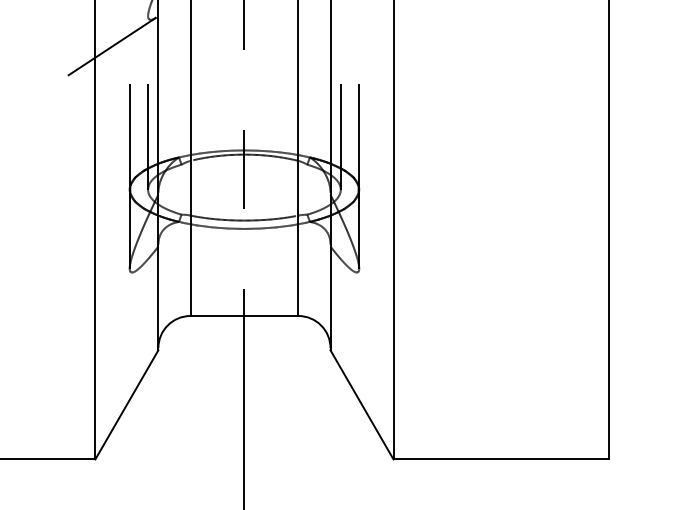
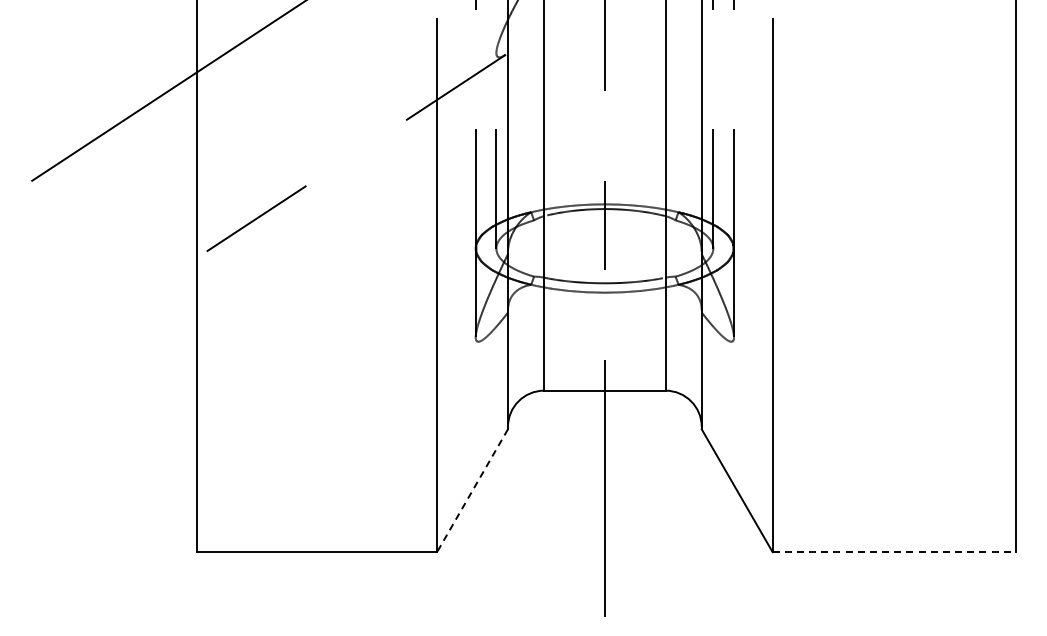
line: (126, 404) -> (472, 490), solid -> dashed
line: (501, 459) -> (894, 552), solid -> dashed

